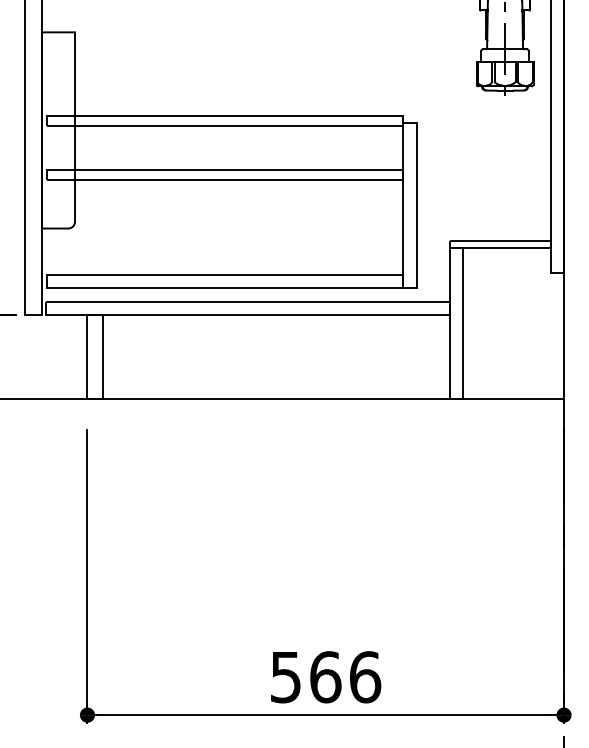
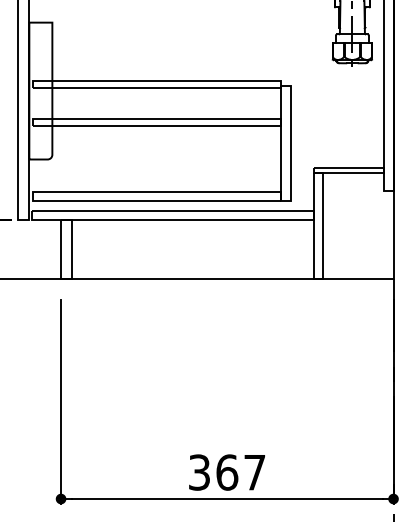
text: (326, 677) -> (227, 472), 566 -> 367

